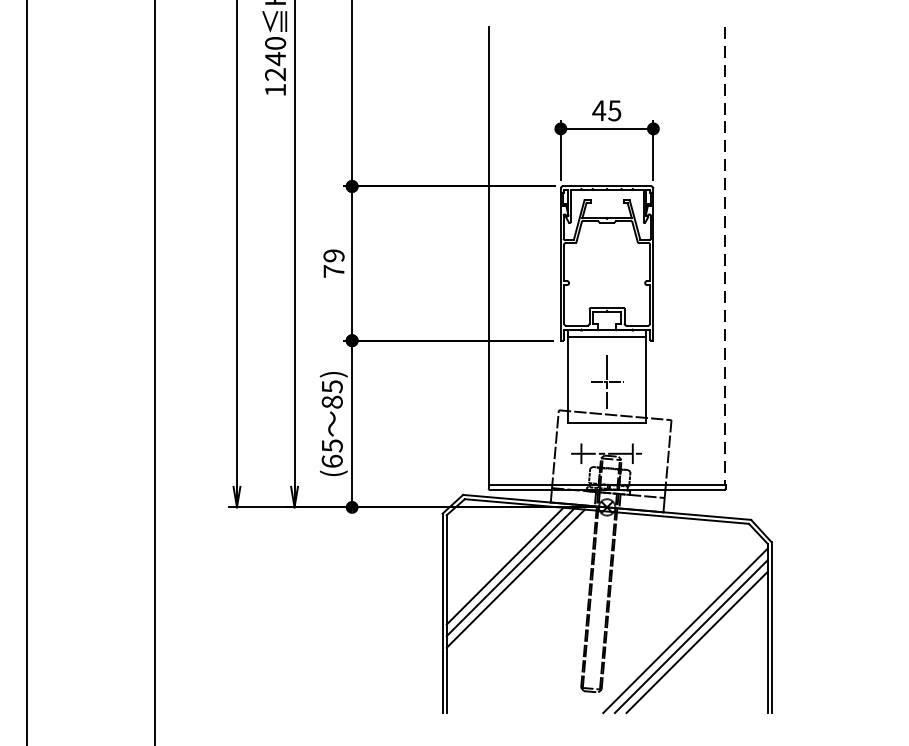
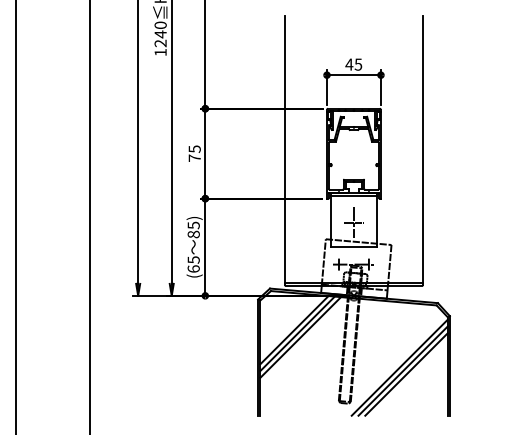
text: (333, 254) -> (194, 148), 79 -> 75
line: (724, 256) -> (422, 149), dashed -> solid

